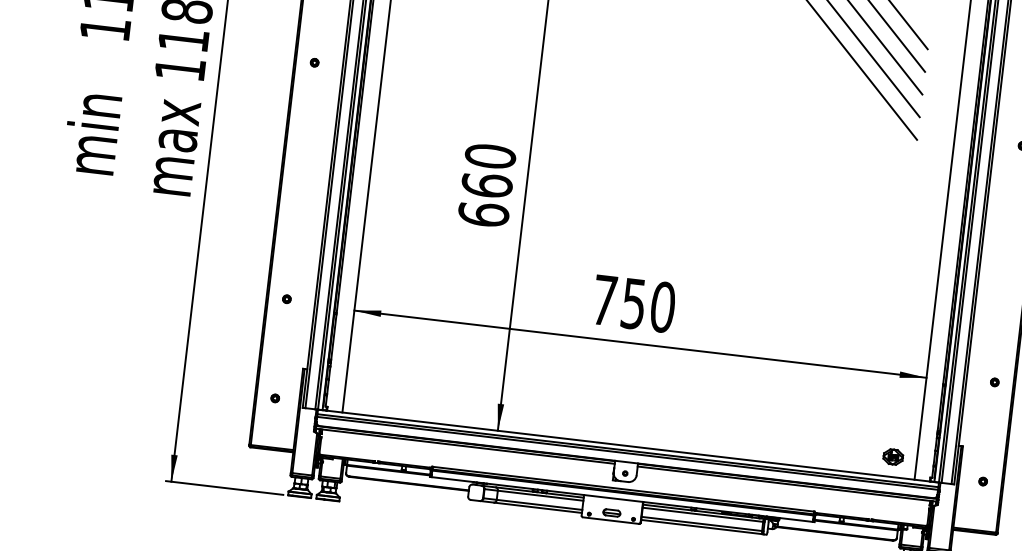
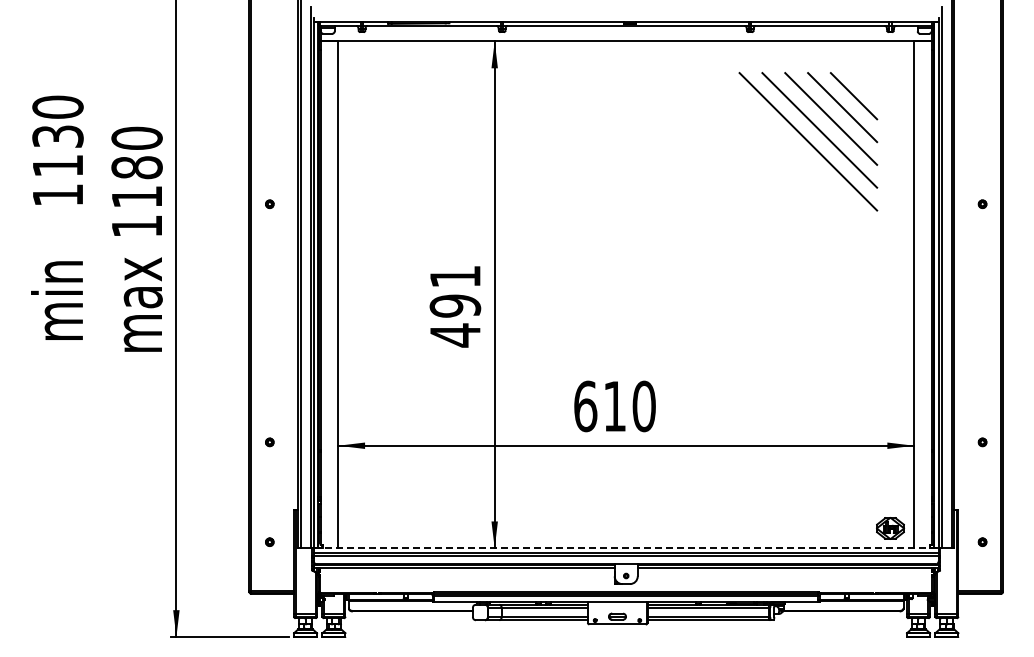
text: (487, 185) -> (455, 306), 660 -> 491
text: (618, 302) -> (599, 406), 750 -> 610
line: (628, 446) -> (626, 548), solid -> dashed
part: (893, 456) -> (890, 527), size x1.4

